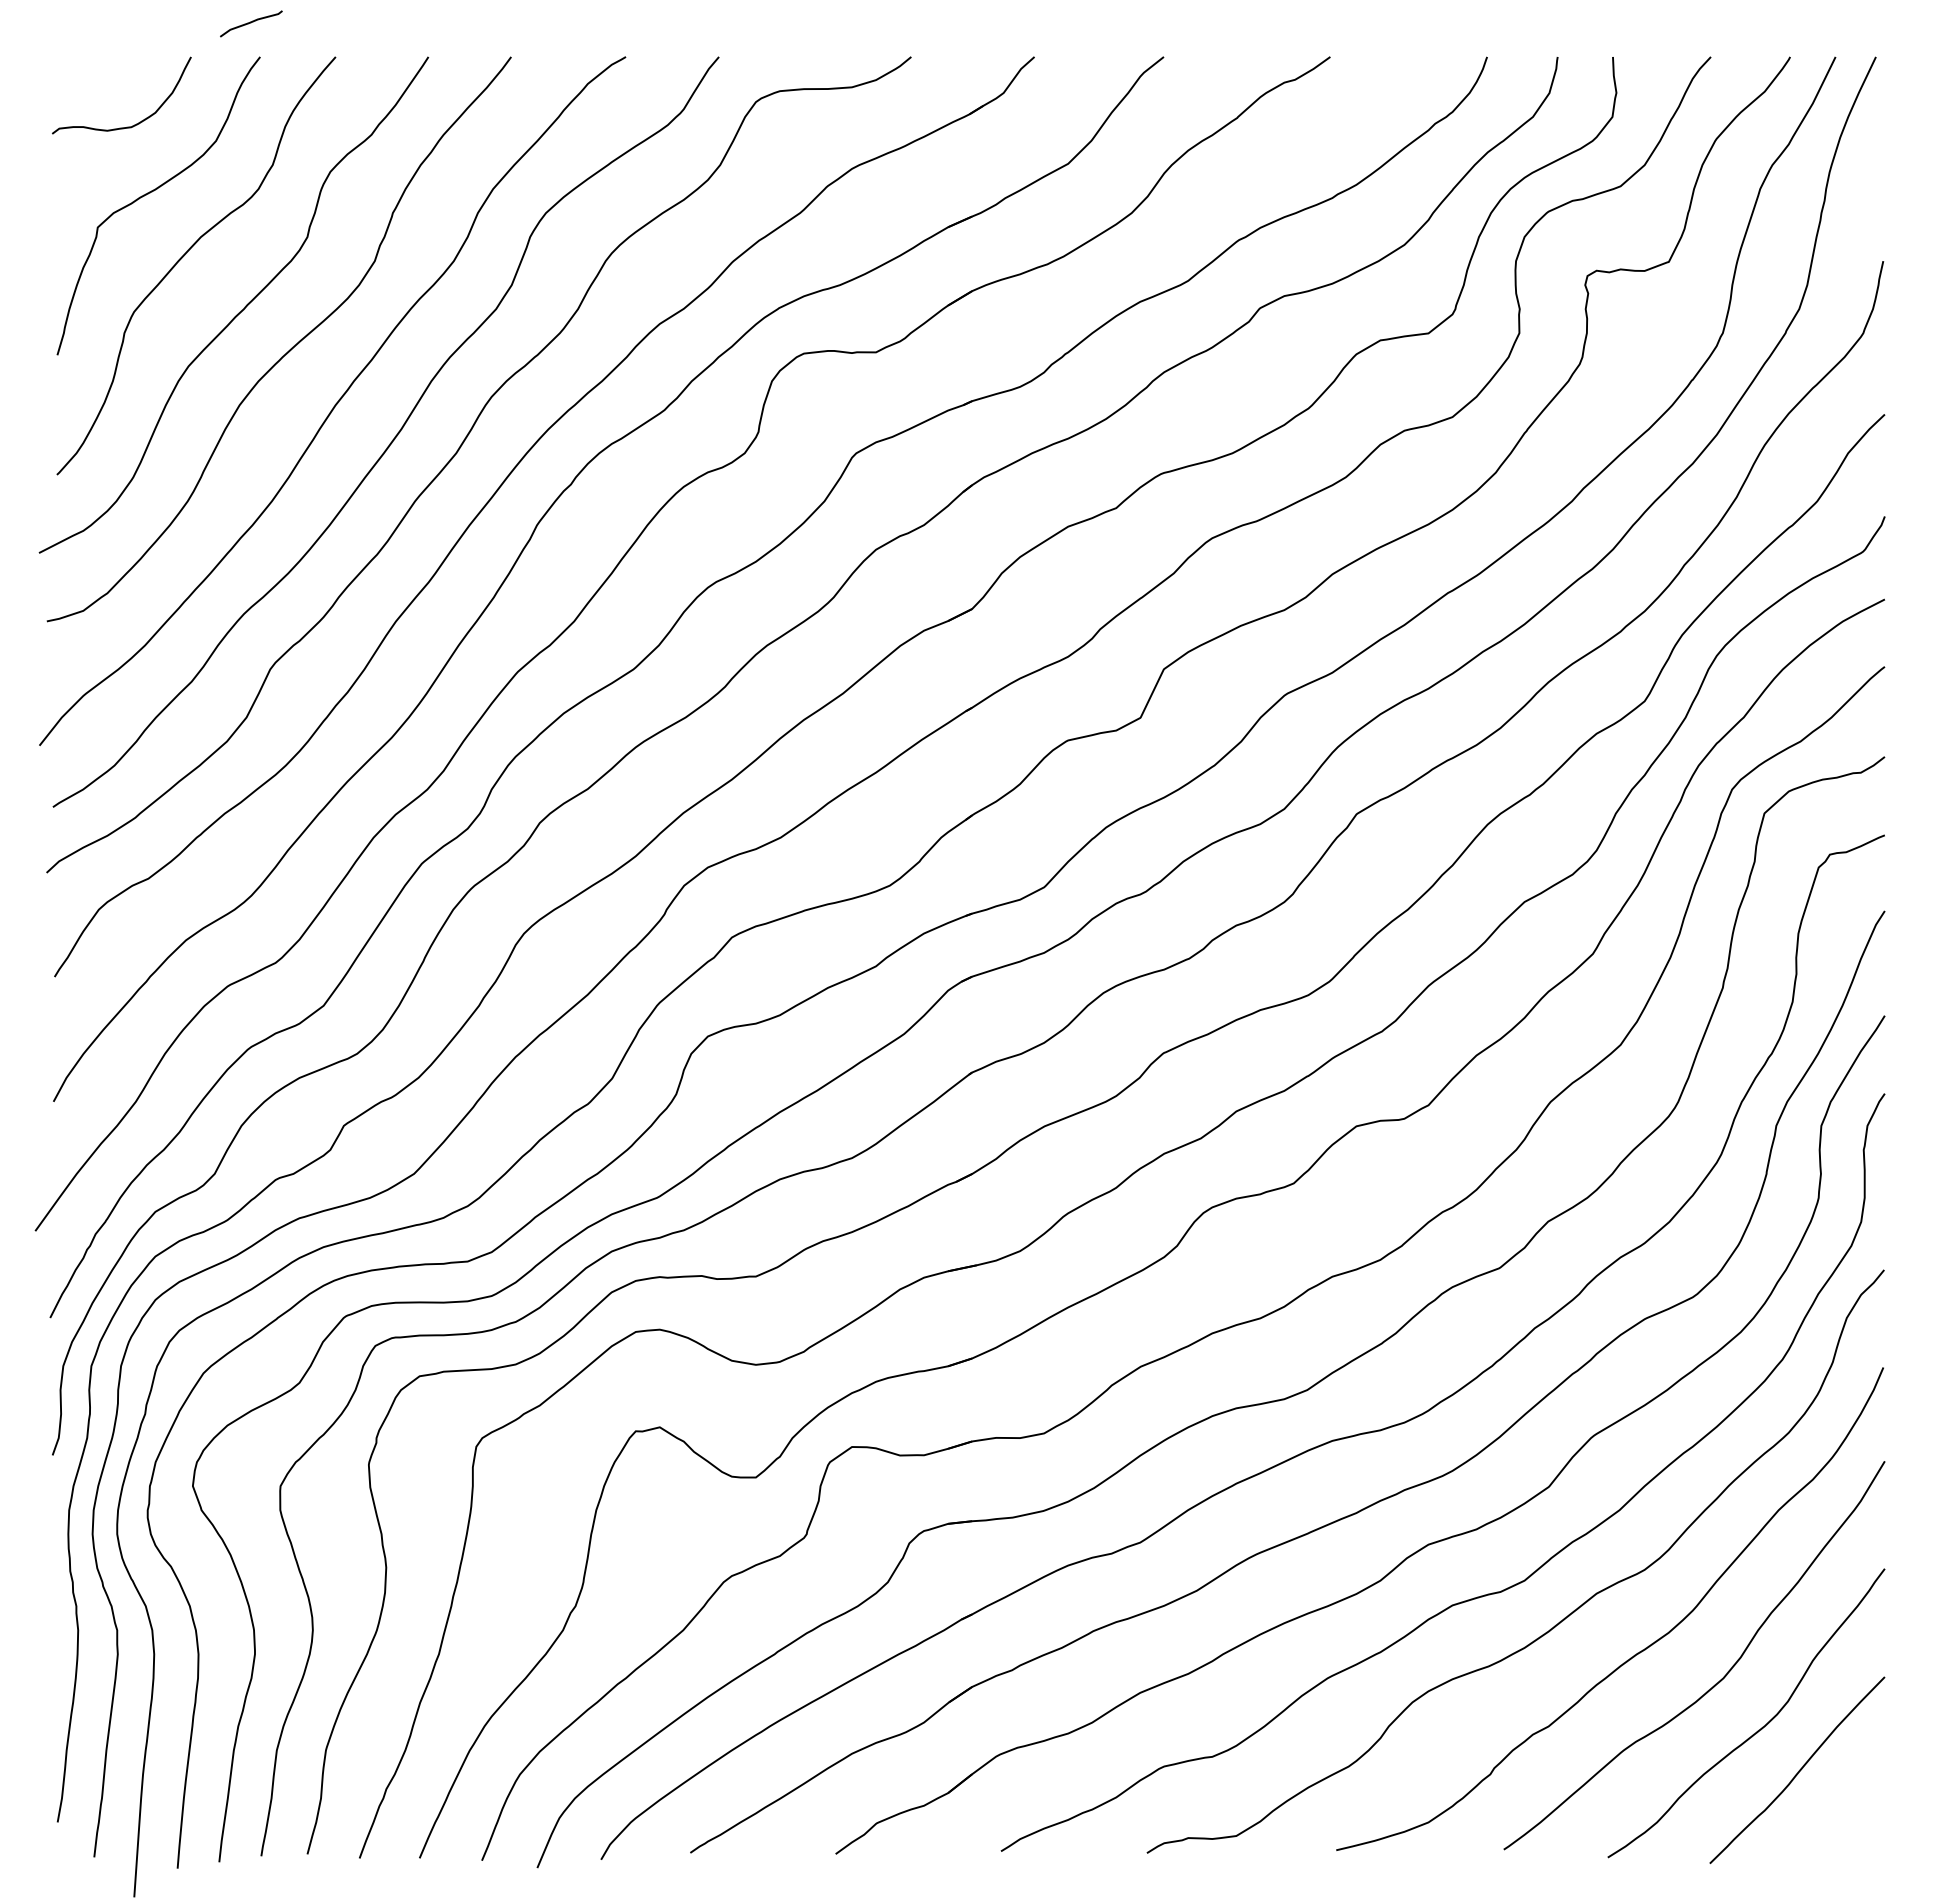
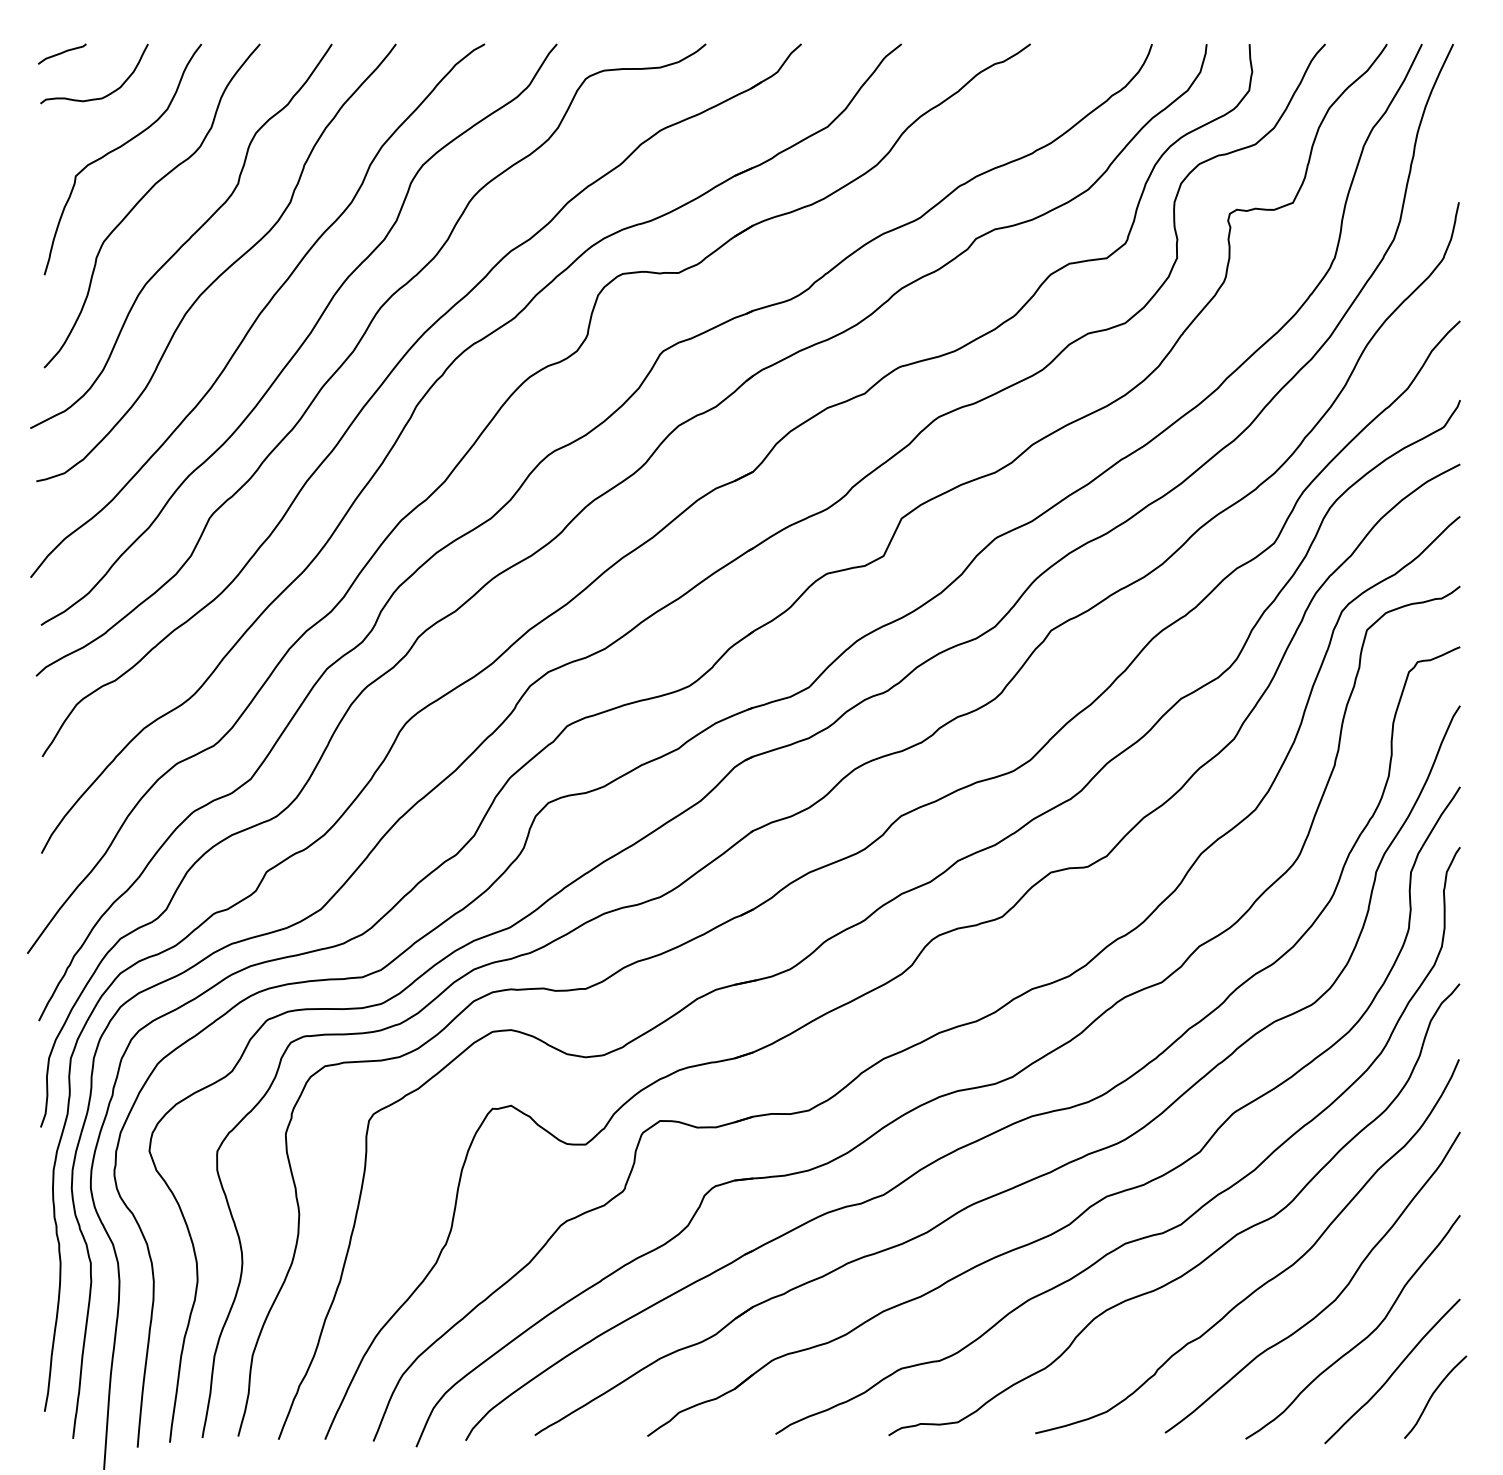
curve: (251, 23) -> (62, 53), moved
curve: (1849, 1801) -> (1432, 1395), added

